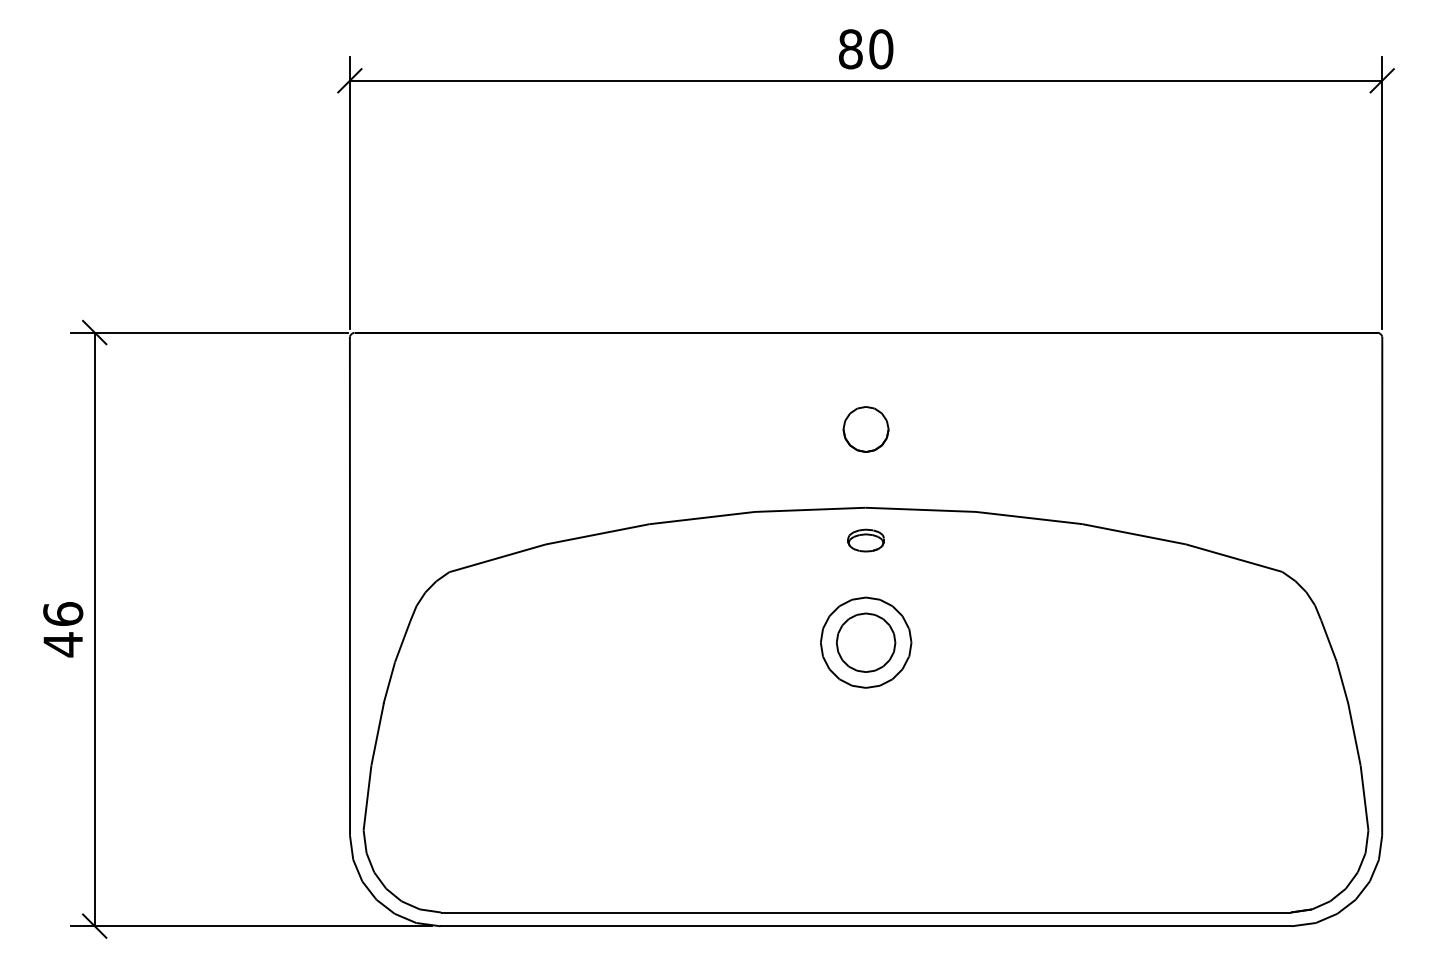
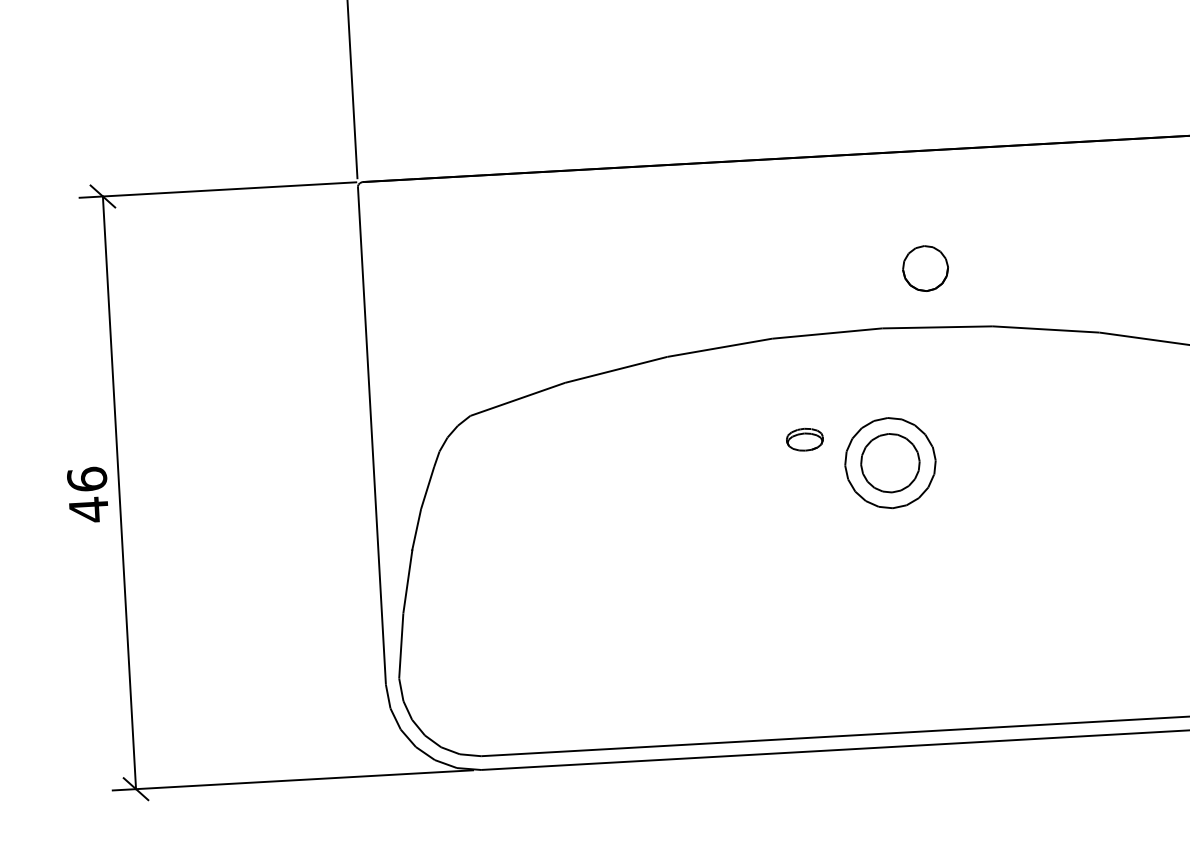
part: (865, 429) -> (925, 268), moved
part: (865, 540) -> (804, 439), moved

